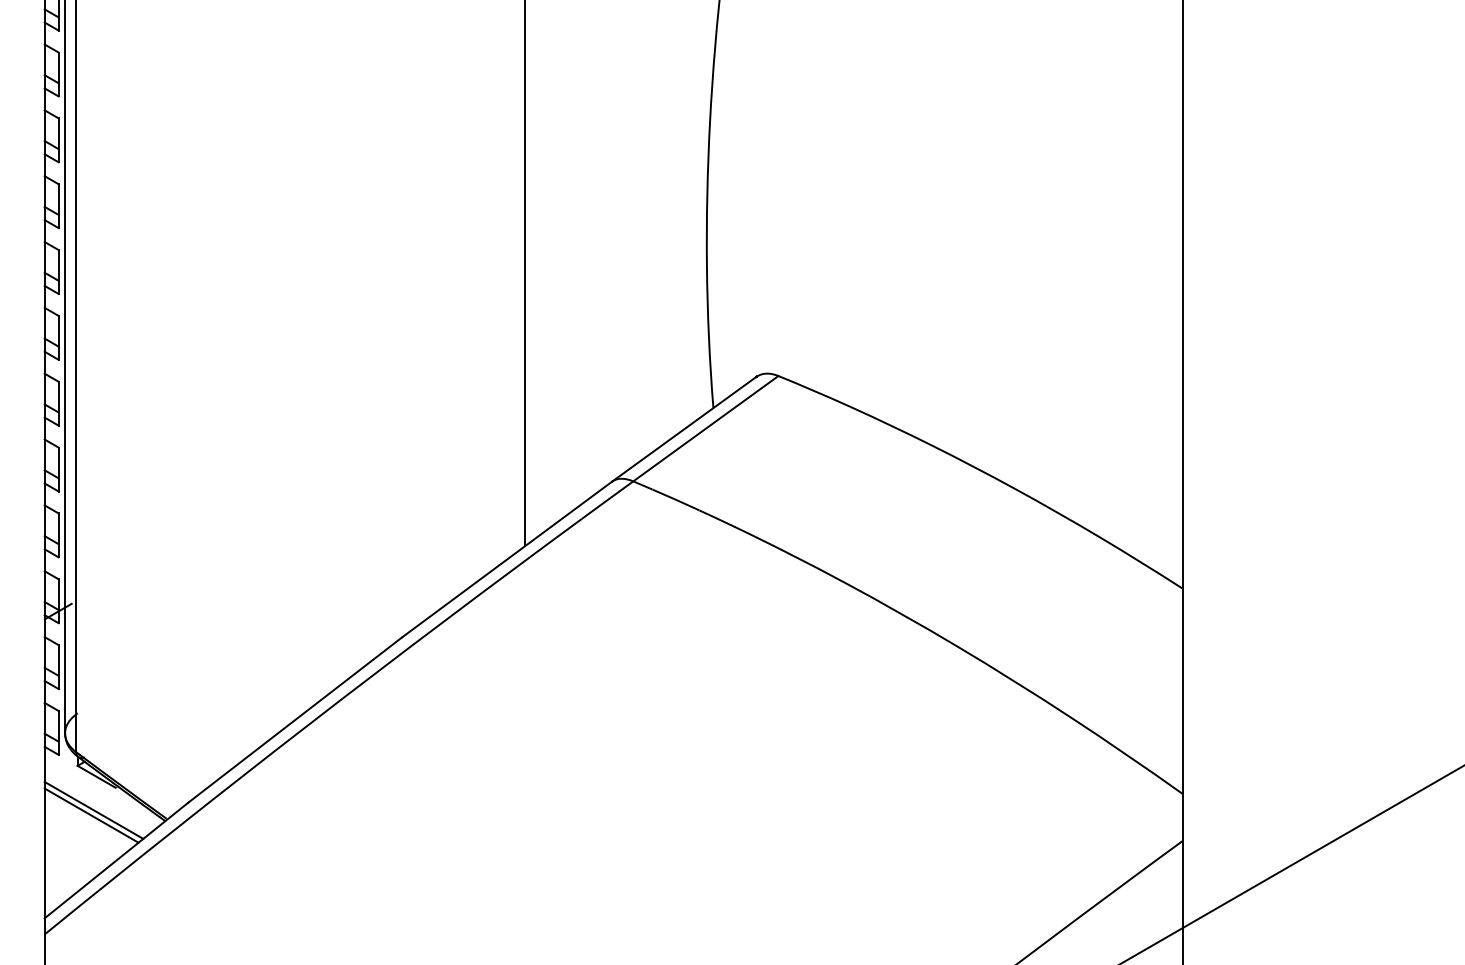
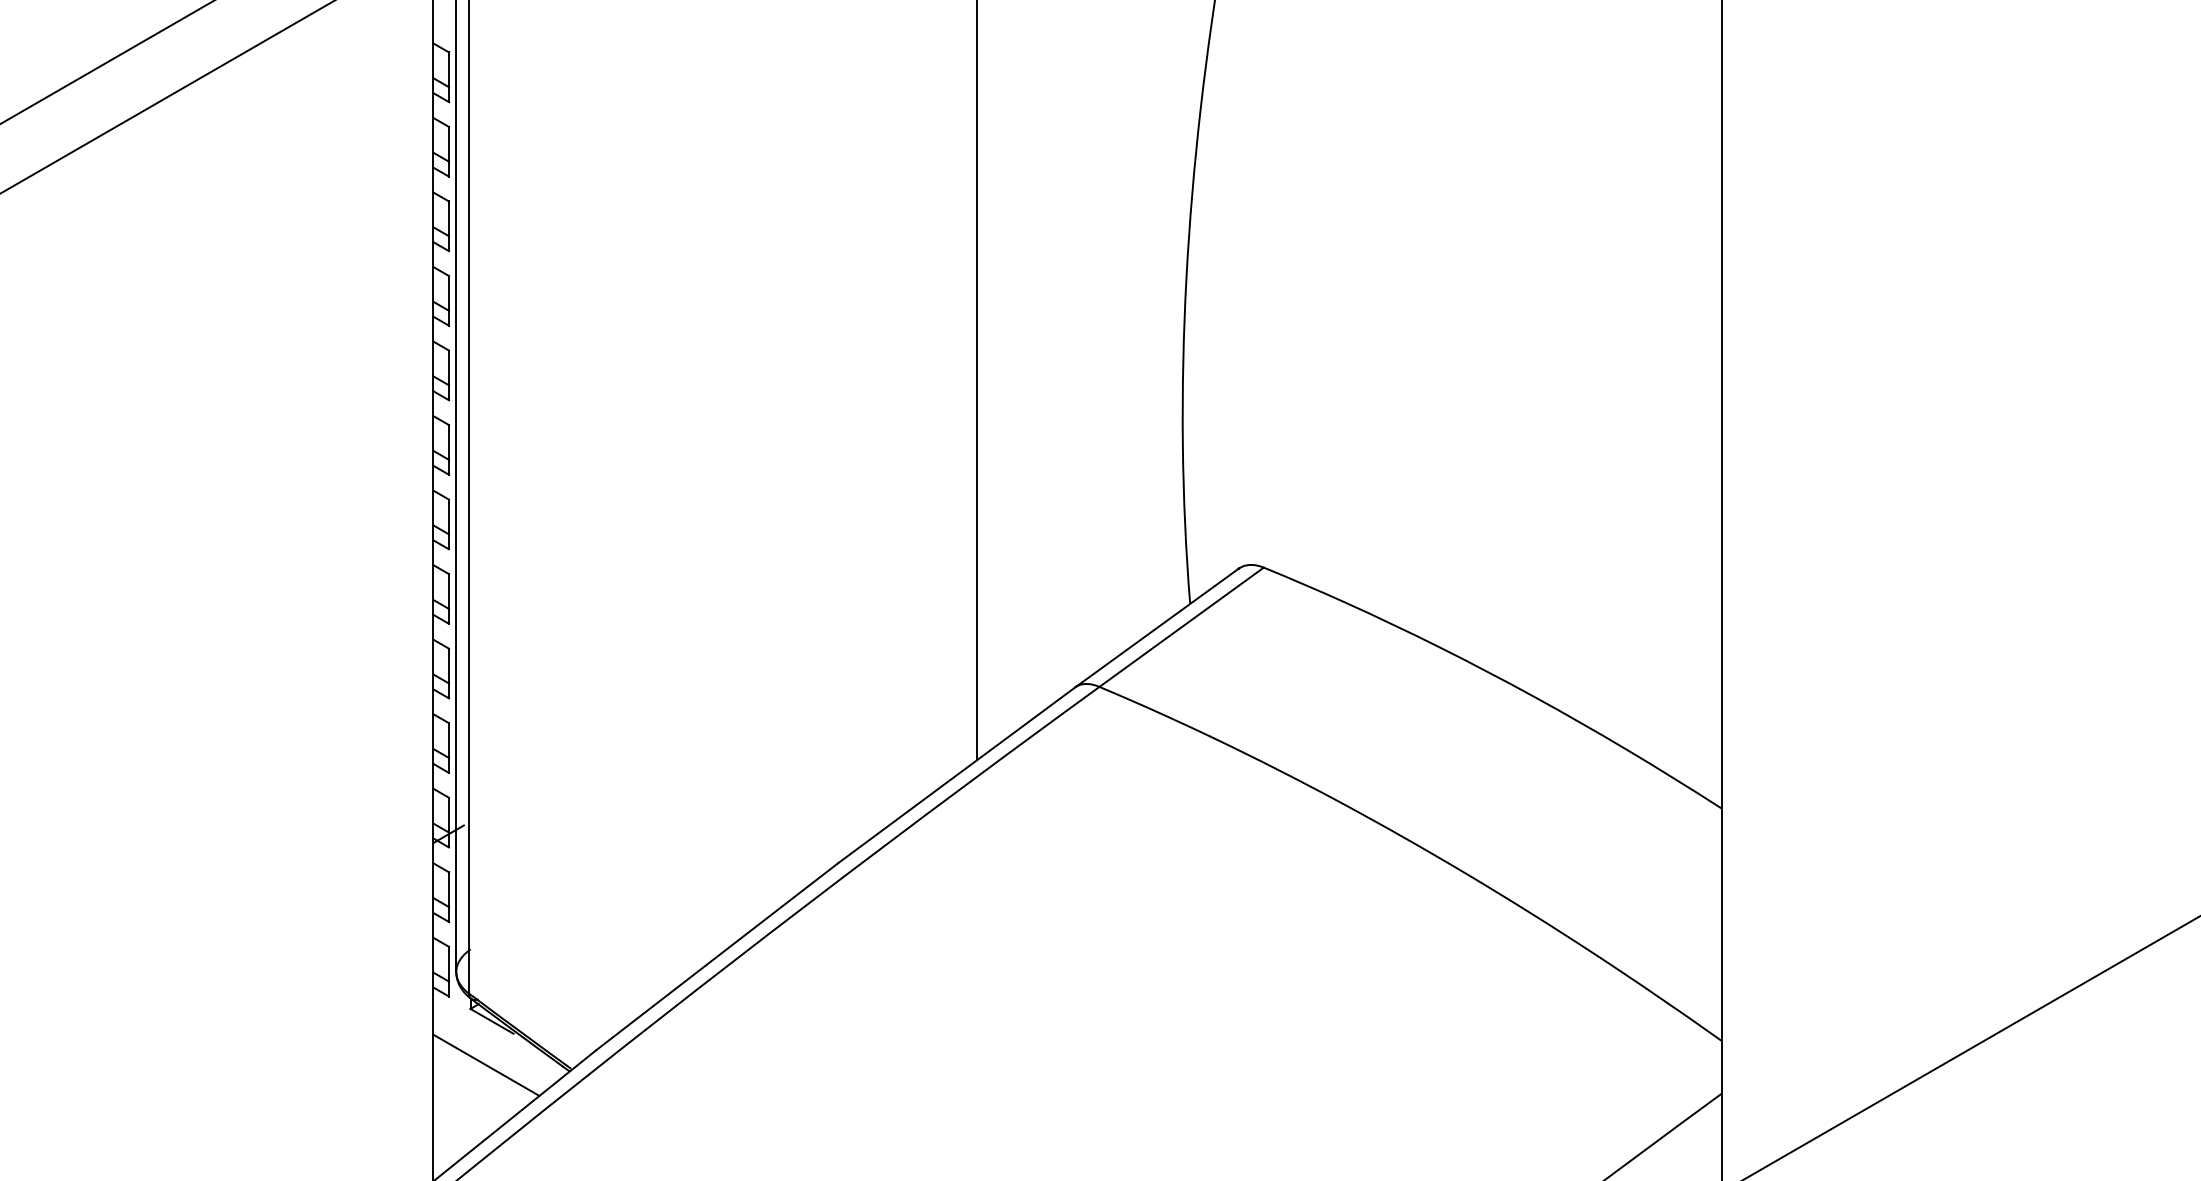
line: (93, 810) -> (488, 1059), removed

